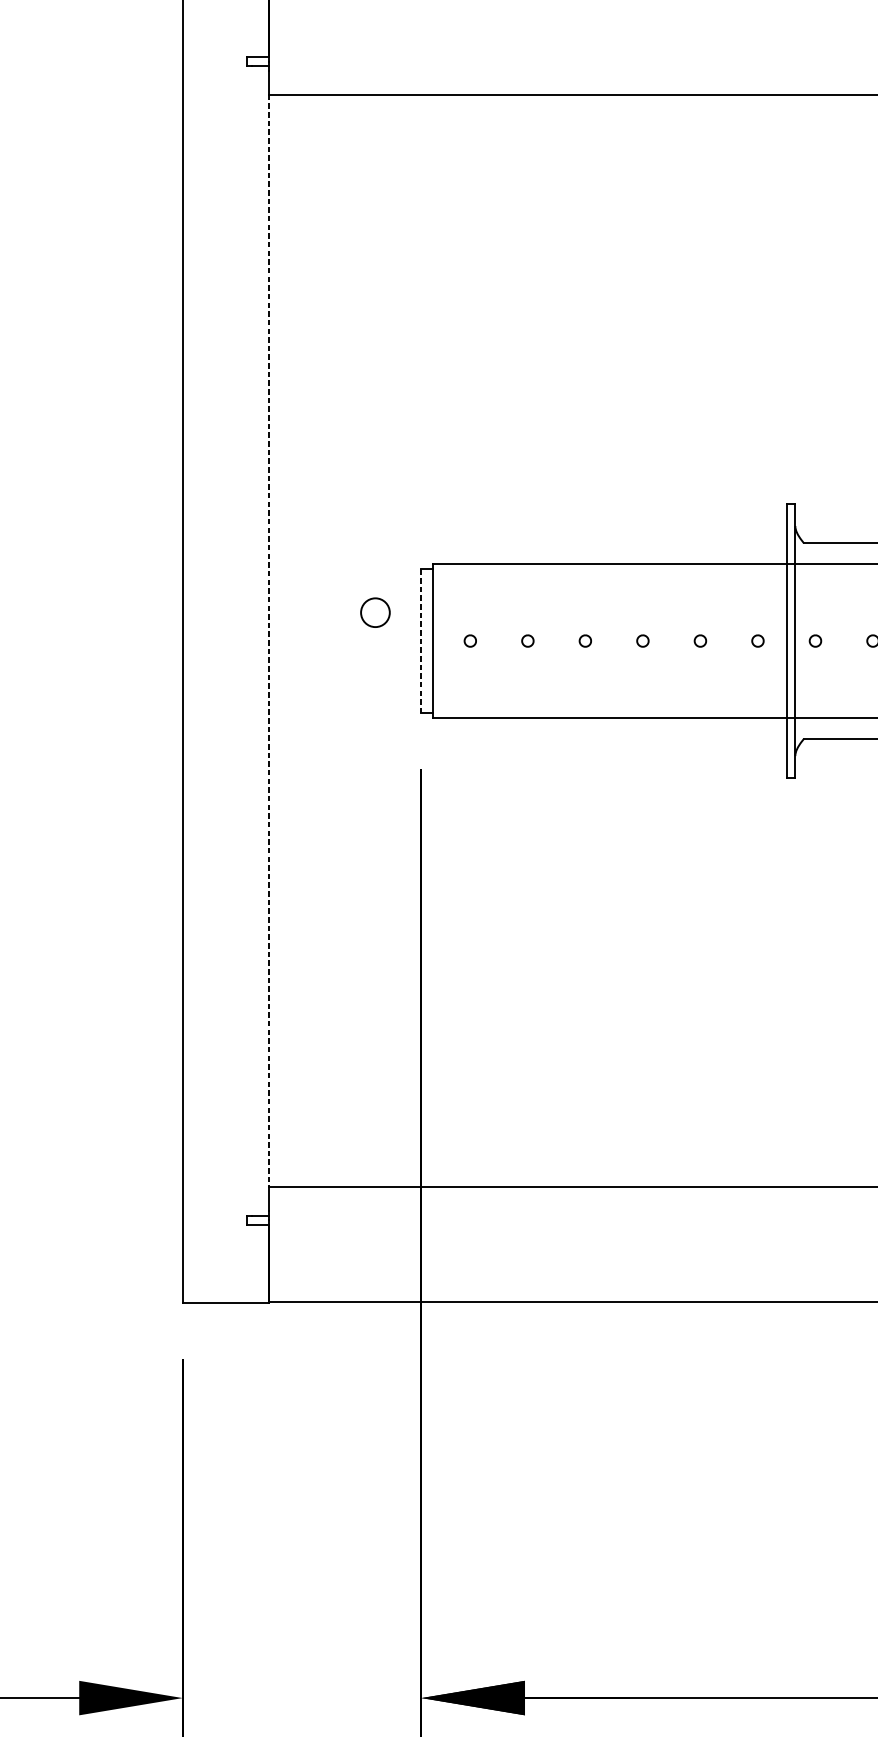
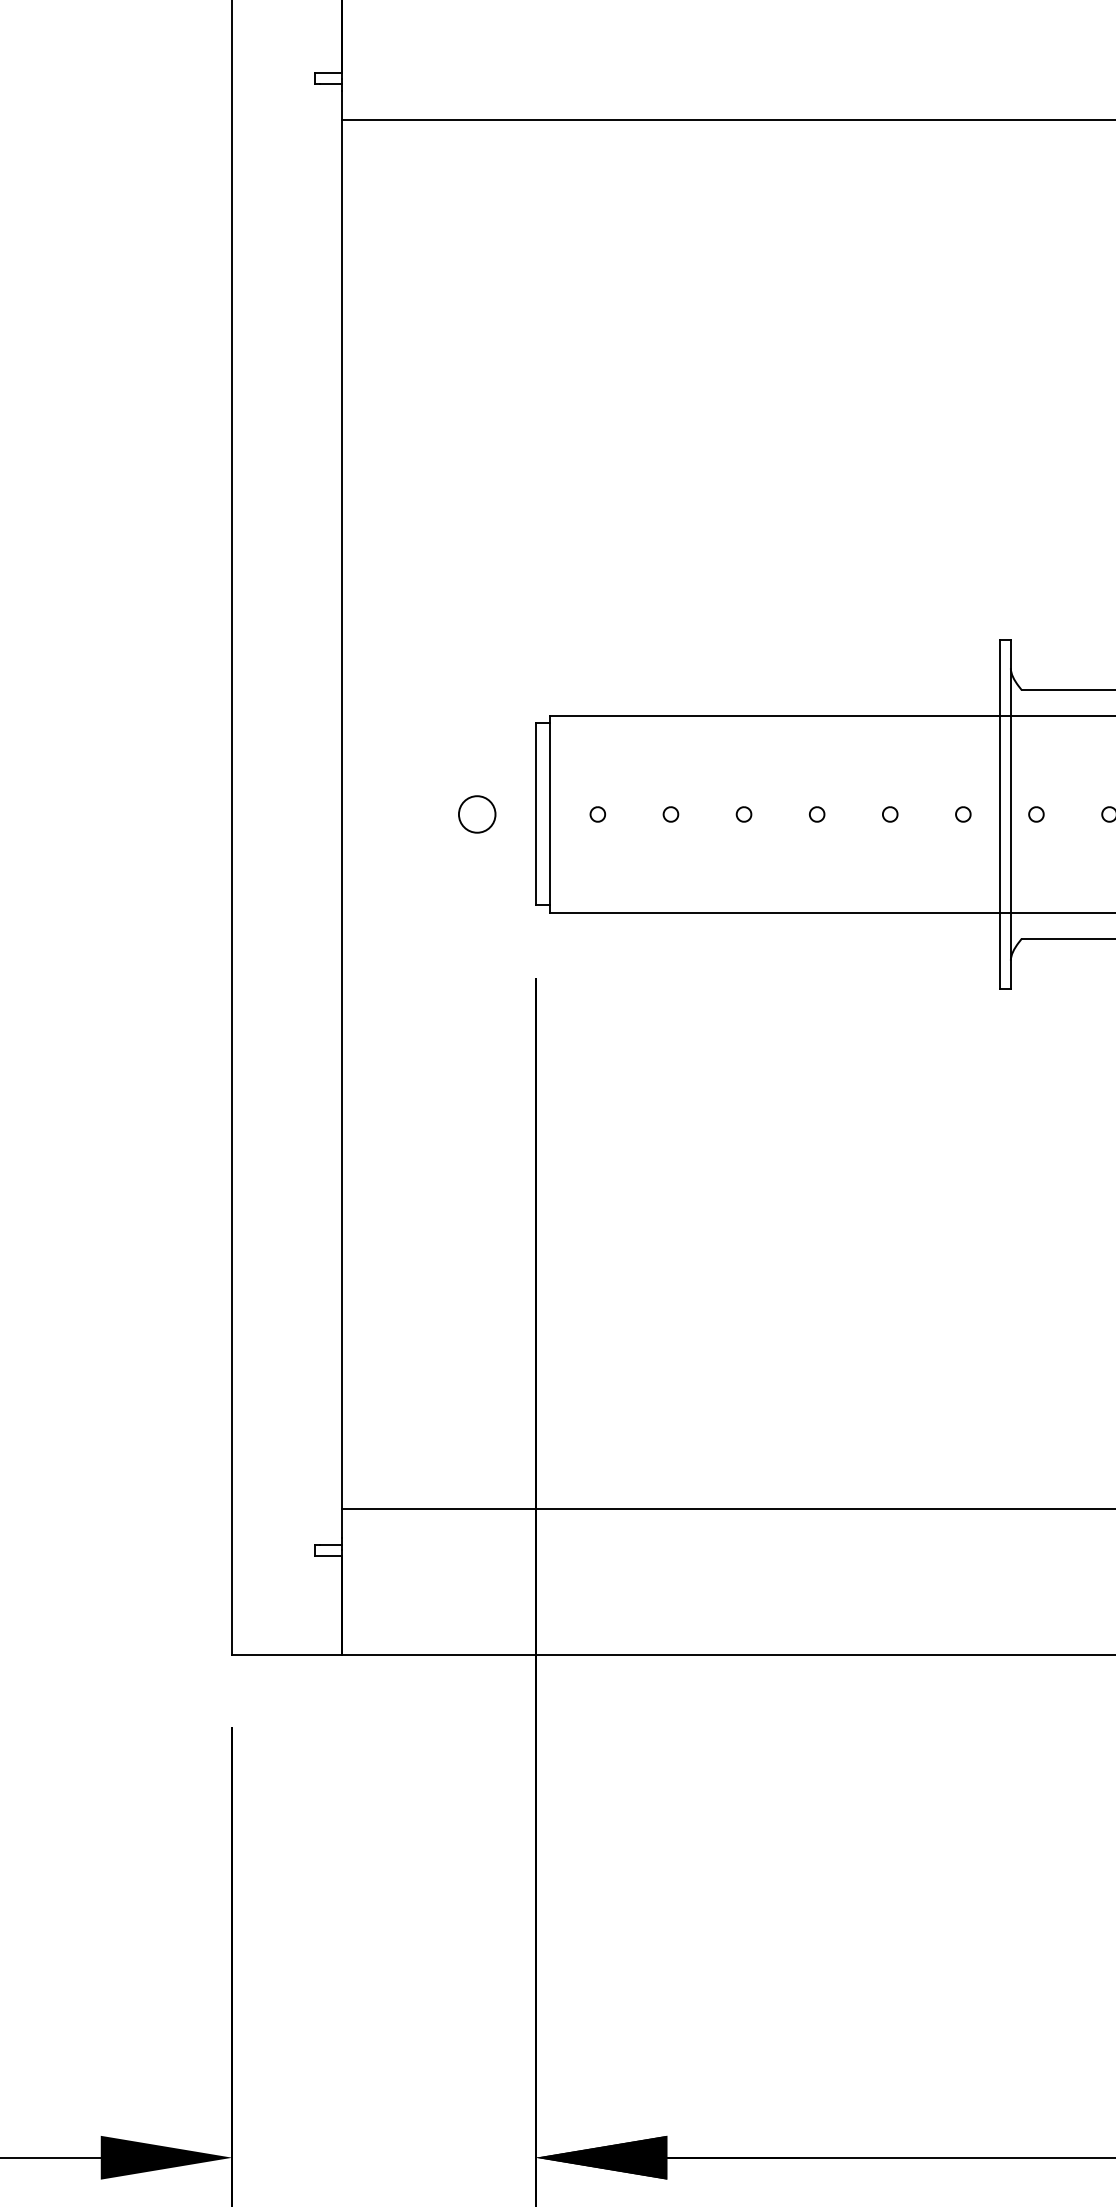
circle: (375, 612) -> (477, 814), moved
line: (269, 641) -> (342, 814), dashed -> solid
line: (421, 641) -> (535, 814), dashed -> solid

